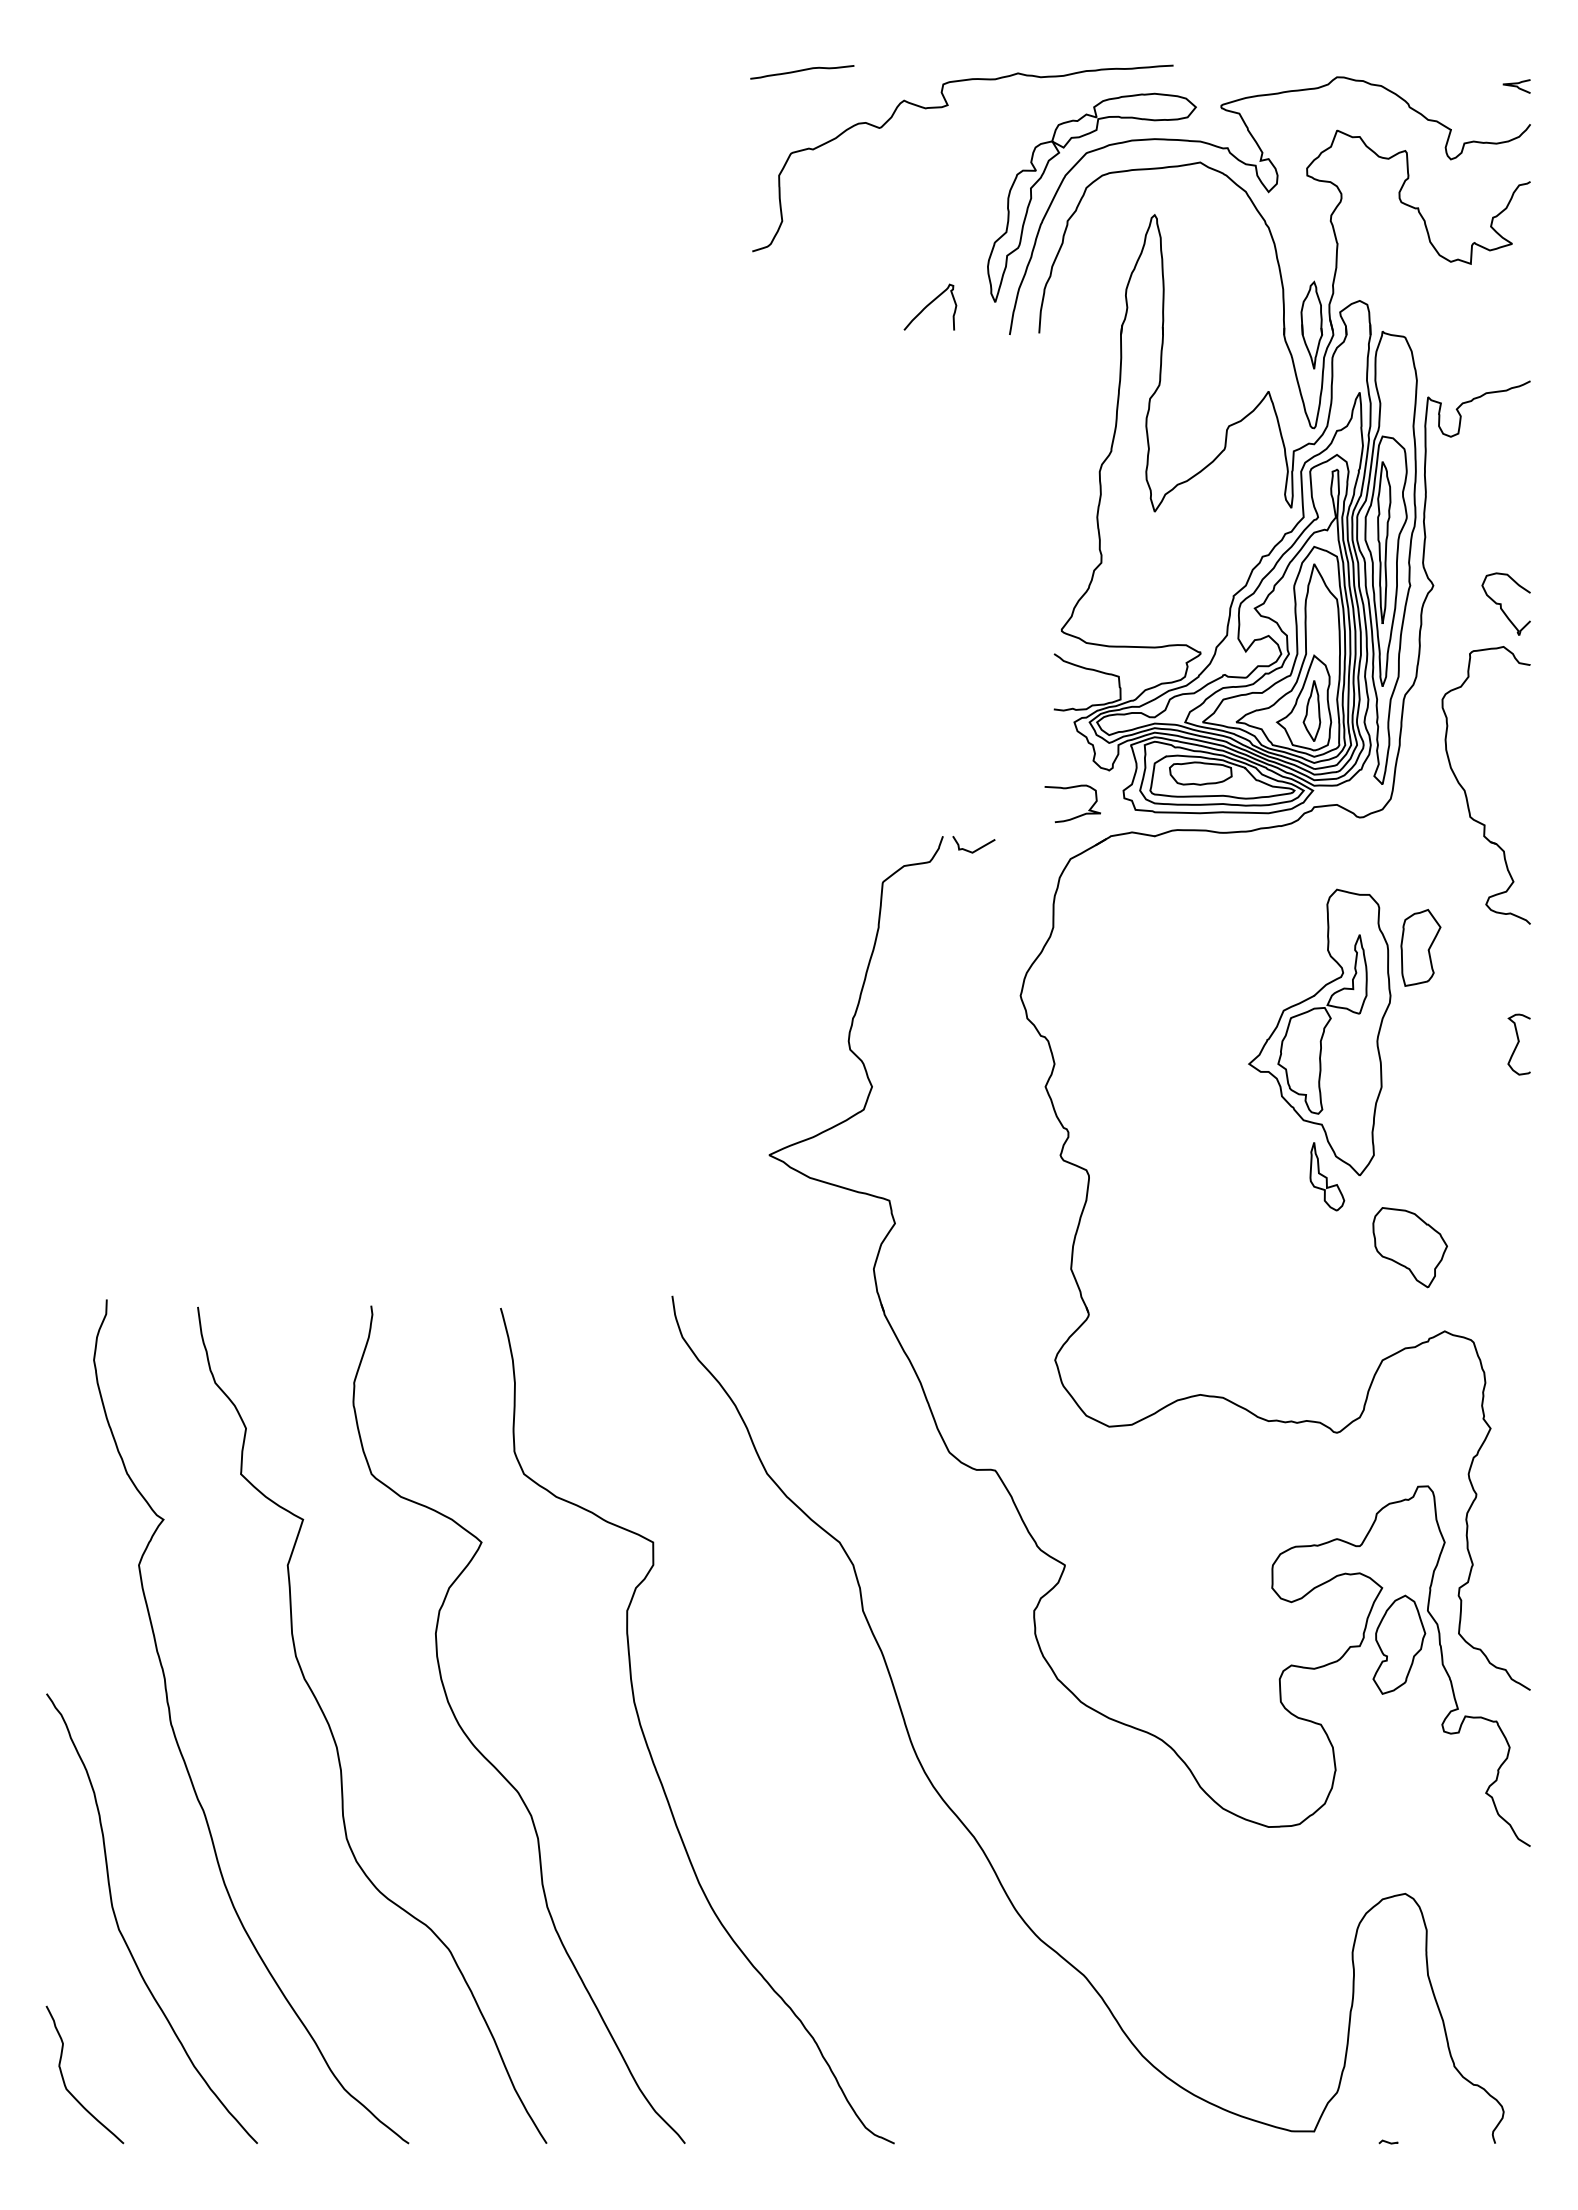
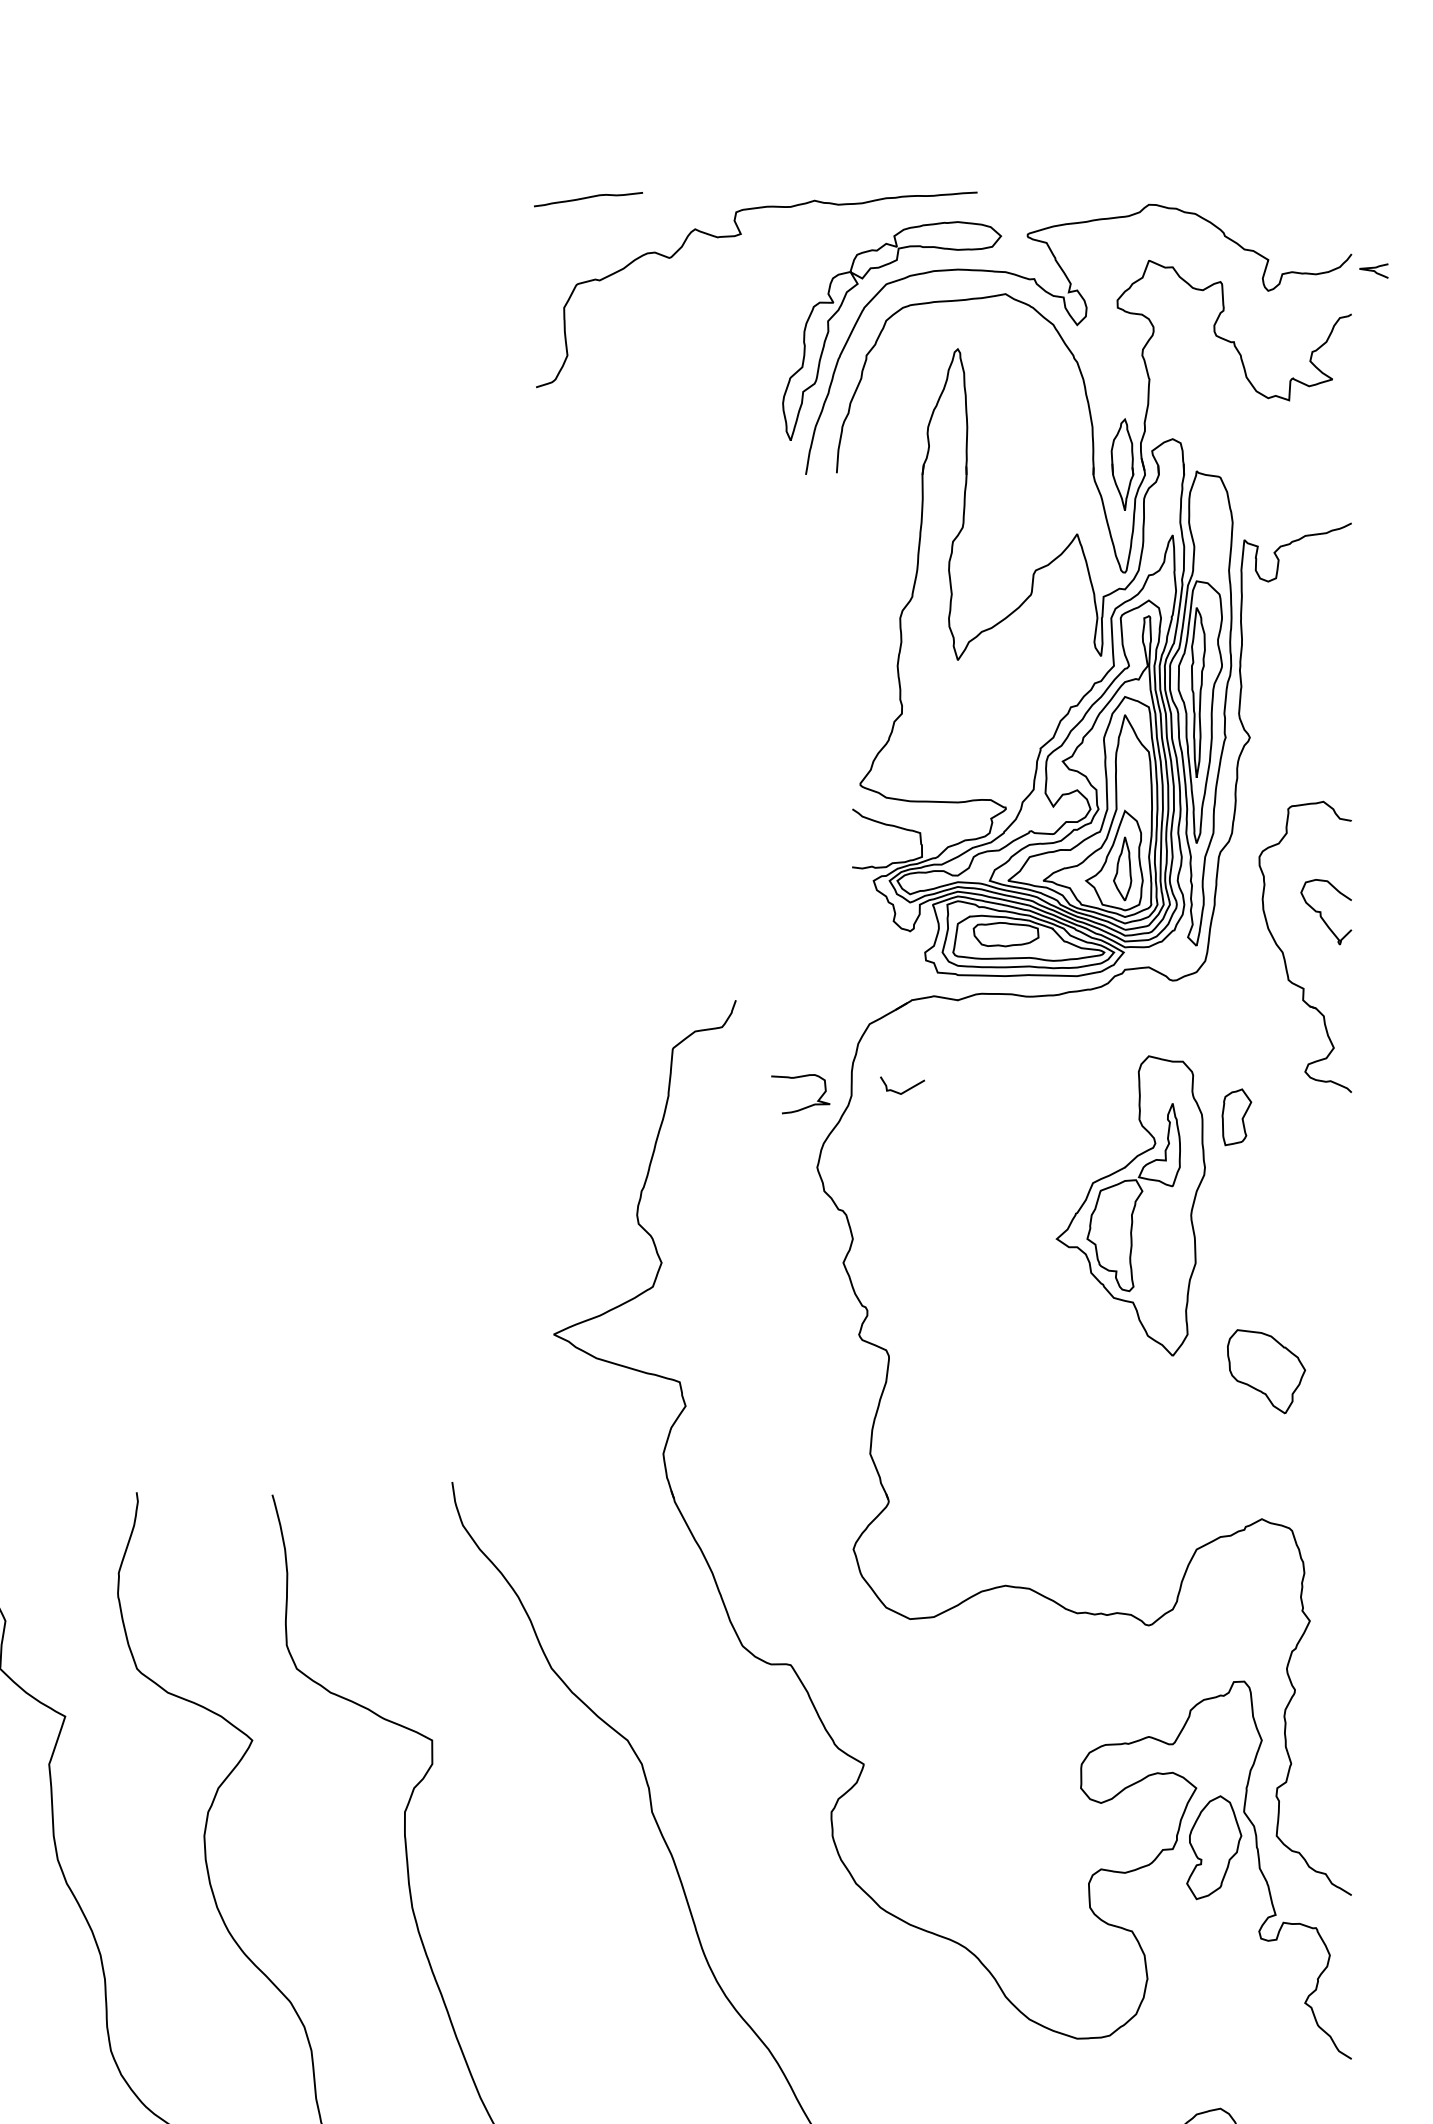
curve: (1516, 86) -> (1373, 271), moved
curve: (929, 305) -> (721, 443), removed
part: (1505, 603) -> (1325, 911), moved
curve: (1075, 816) -> (803, 1107), moved
curve: (975, 849) -> (904, 1090), moved
part: (1420, 947) -> (1236, 1116), size x0.7
curve: (1518, 1044) -> (1339, 1218), removed
part: (1327, 1176) -> (1138, 1356), removed
part: (1409, 1247) -> (1265, 1371), moved

